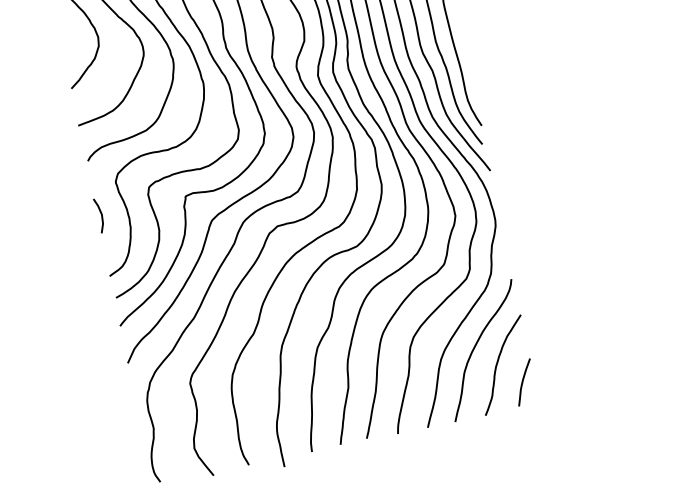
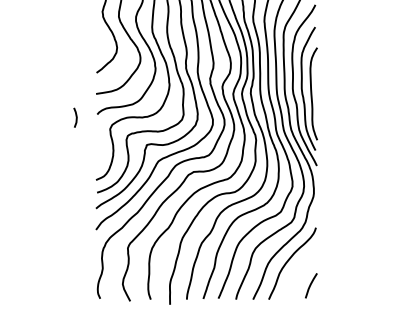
line: (99, 215) -> (75, 117), moved
curve: (498, 363) -> (299, 272), removed

